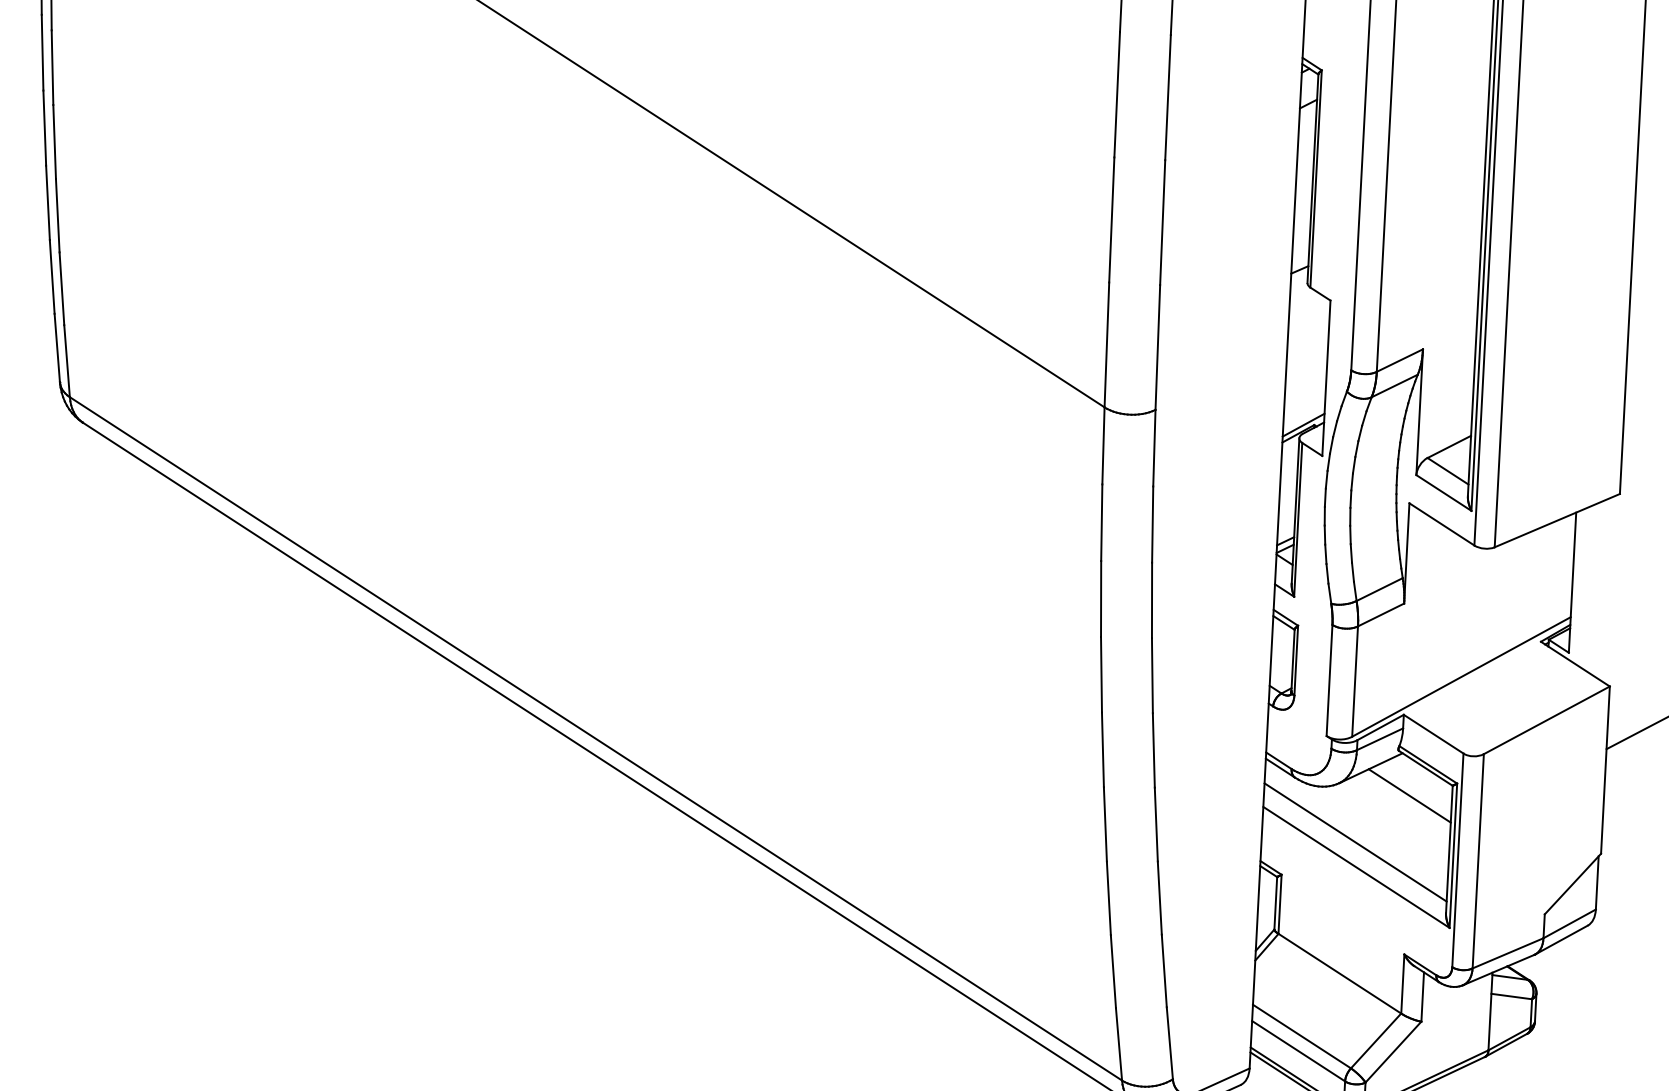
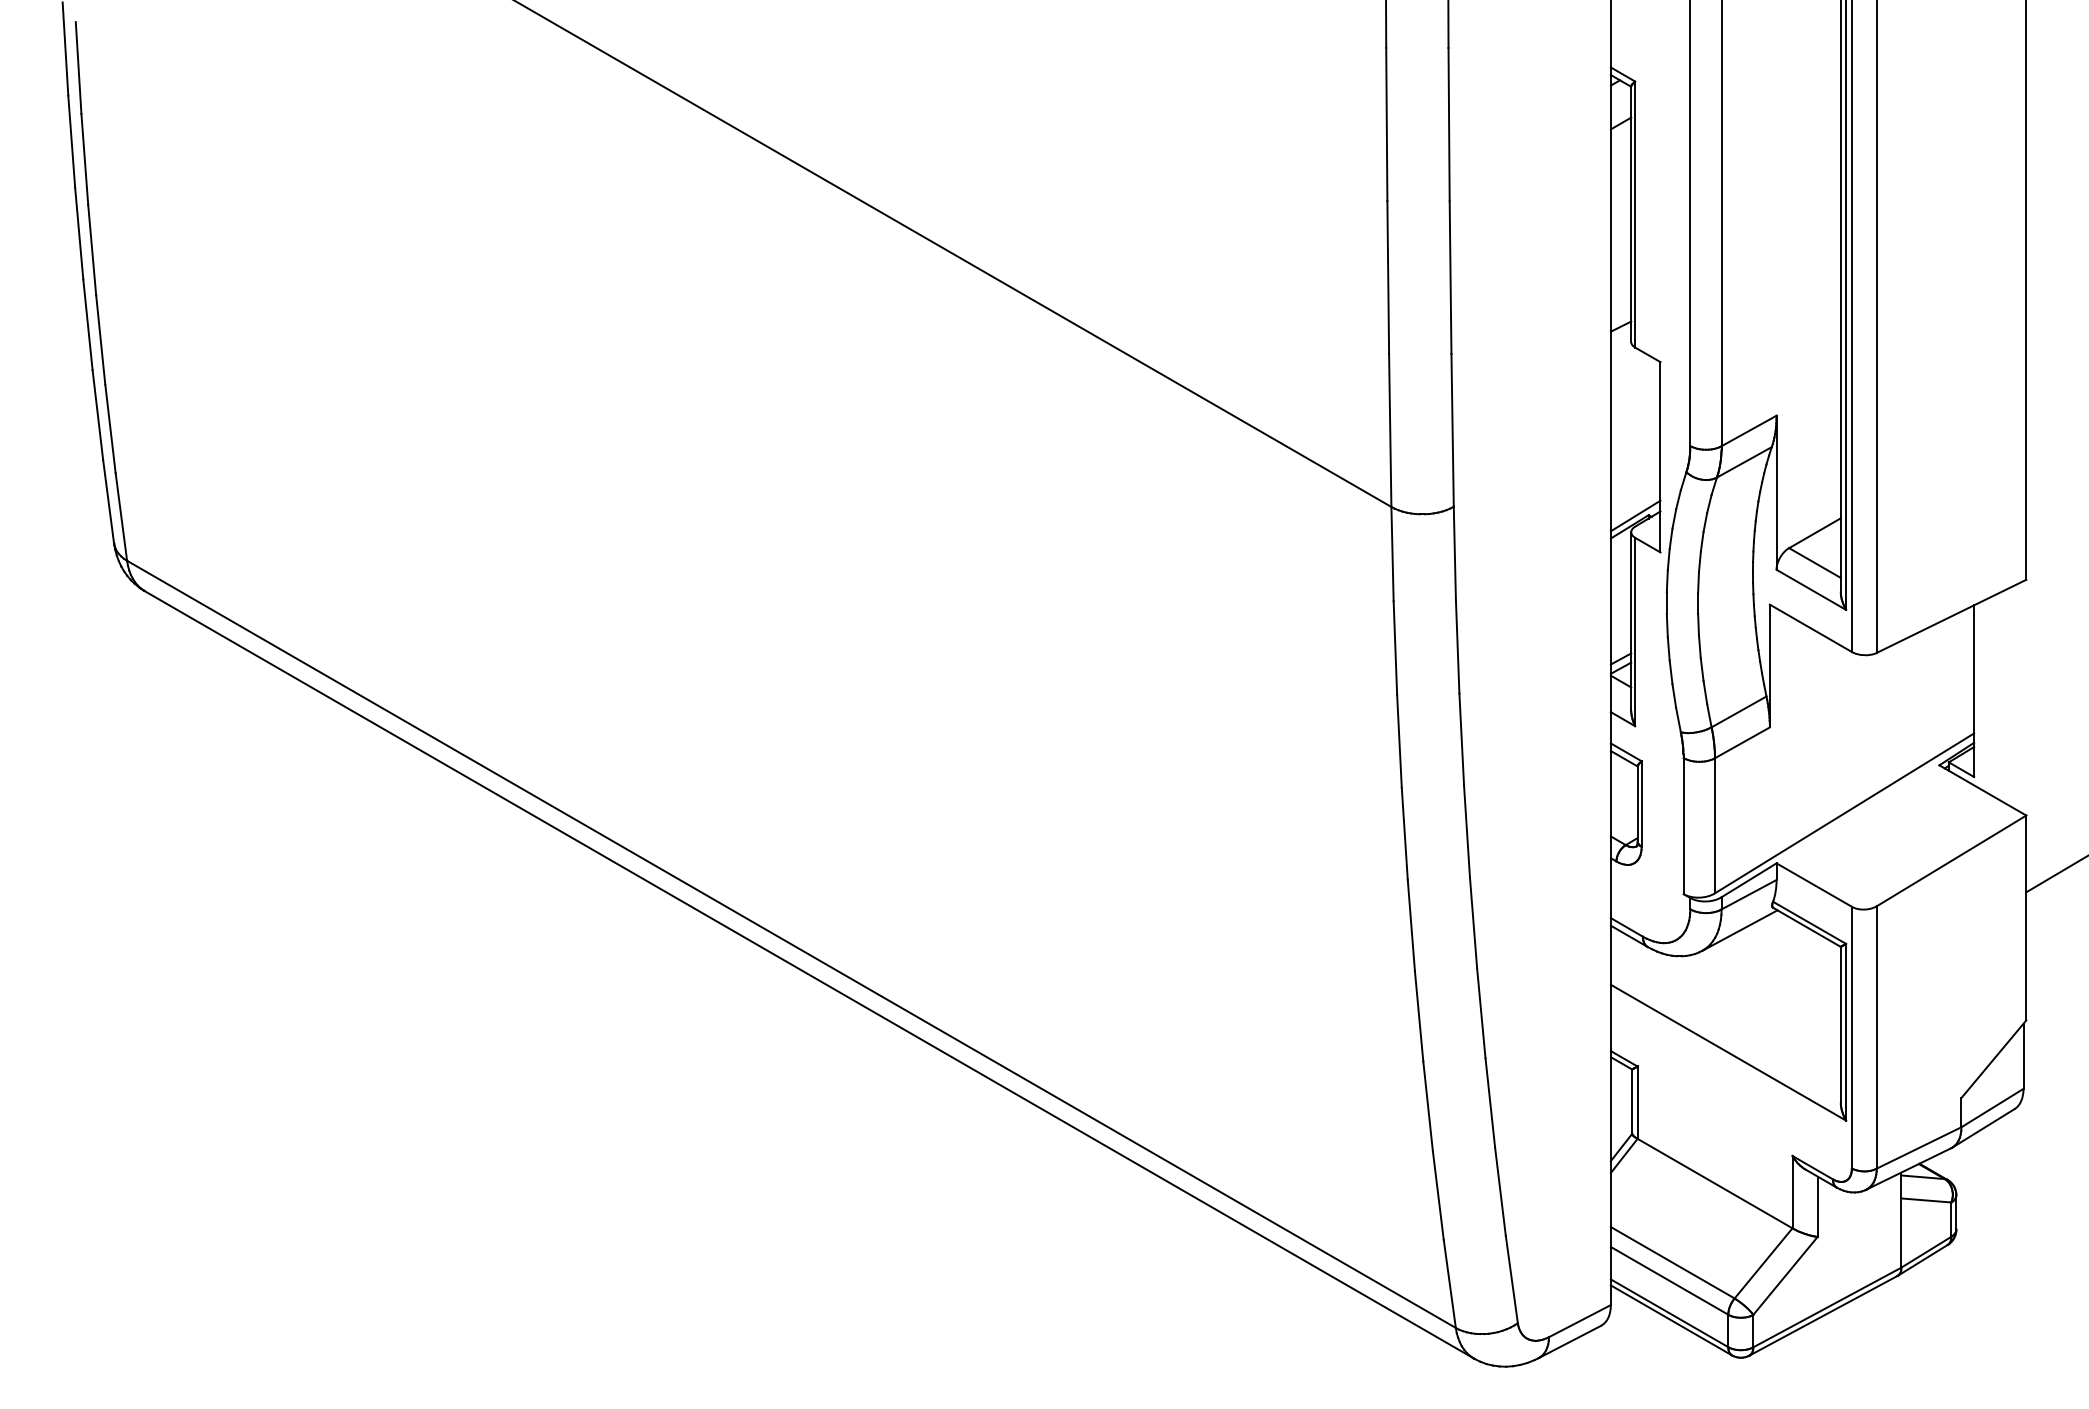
line: (1409, 795) -> (1788, 961), removed
line: (1355, 841) -> (1725, 1021), removed

